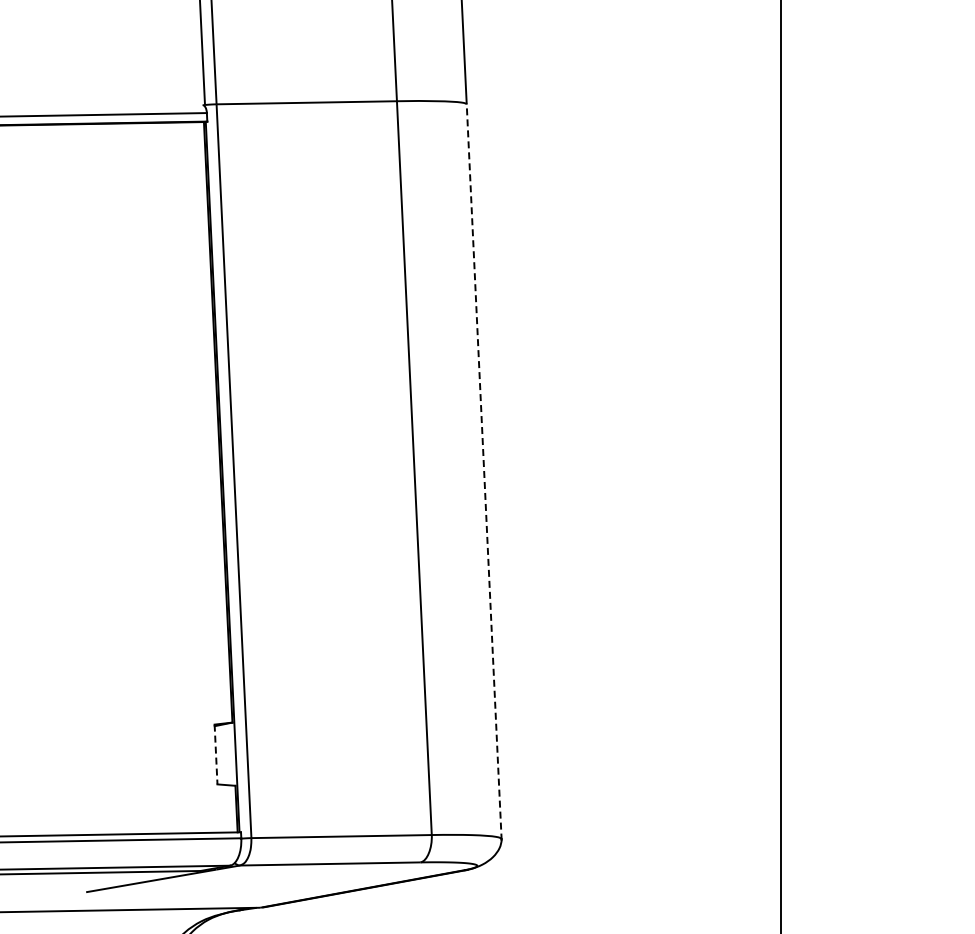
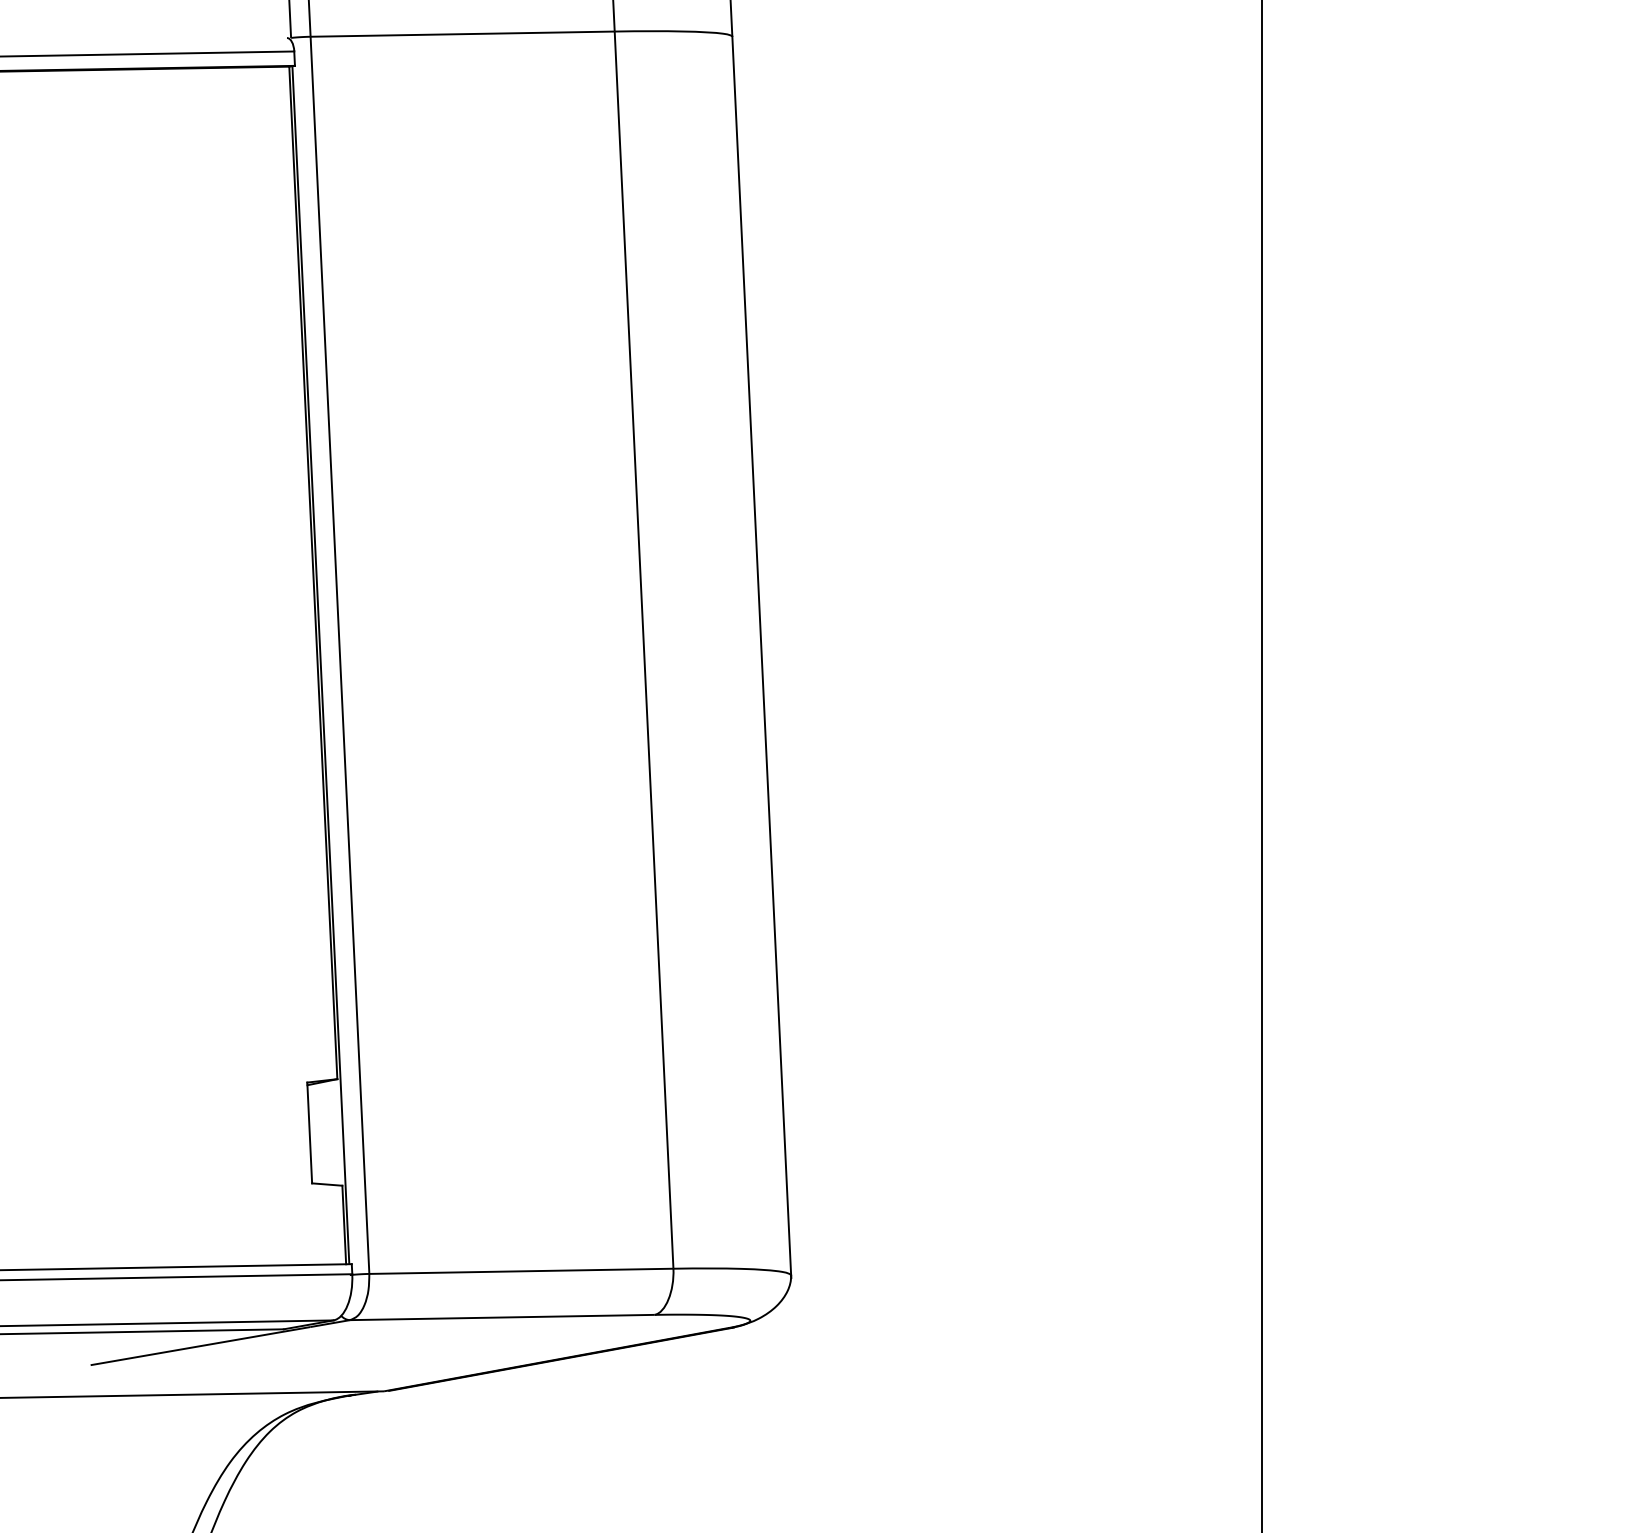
line: (484, 472) -> (762, 657), dashed -> solid
line: (216, 754) -> (310, 1132), dashed -> solid

